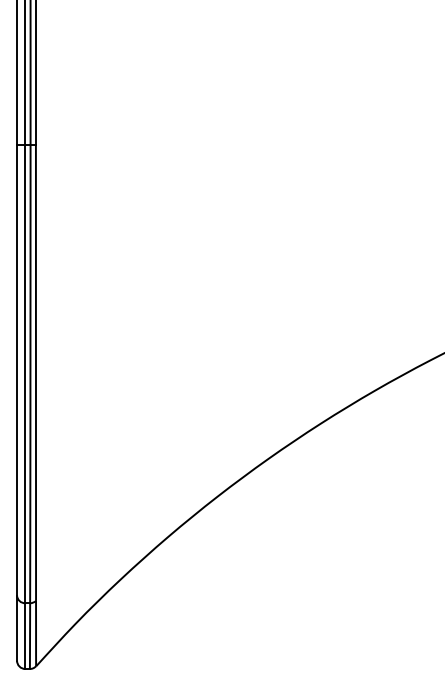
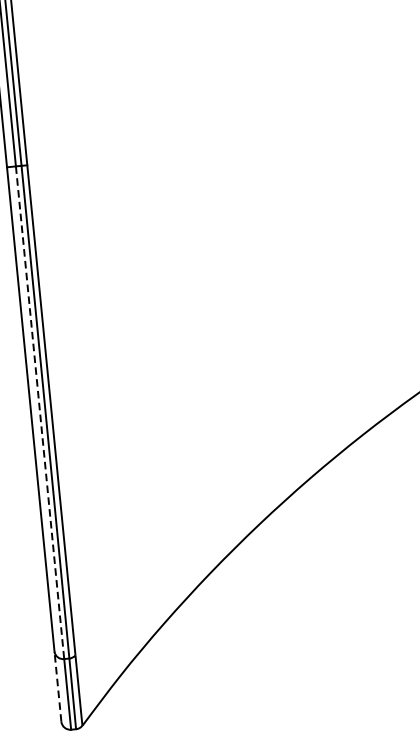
line: (25, 374) -> (40, 413), solid -> dashed
line: (17, 628) -> (58, 687), solid -> dashed

